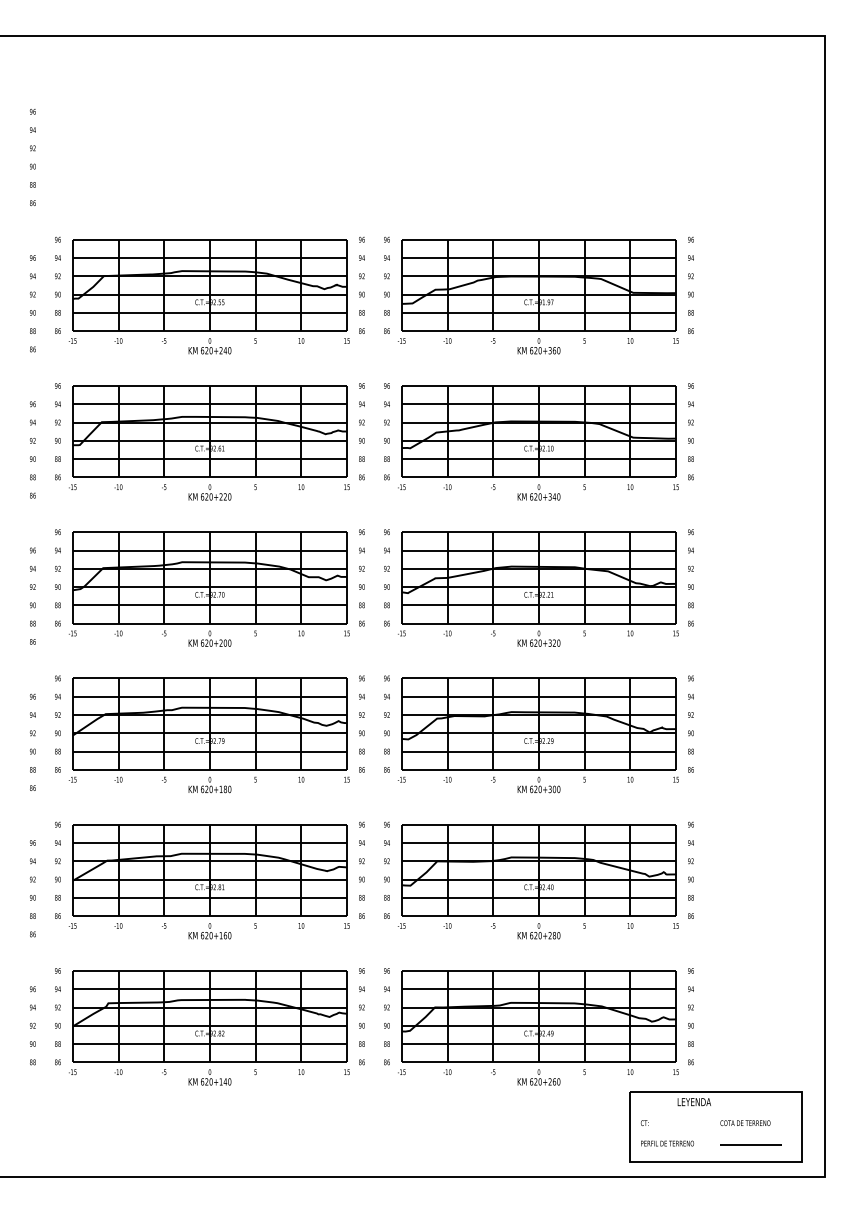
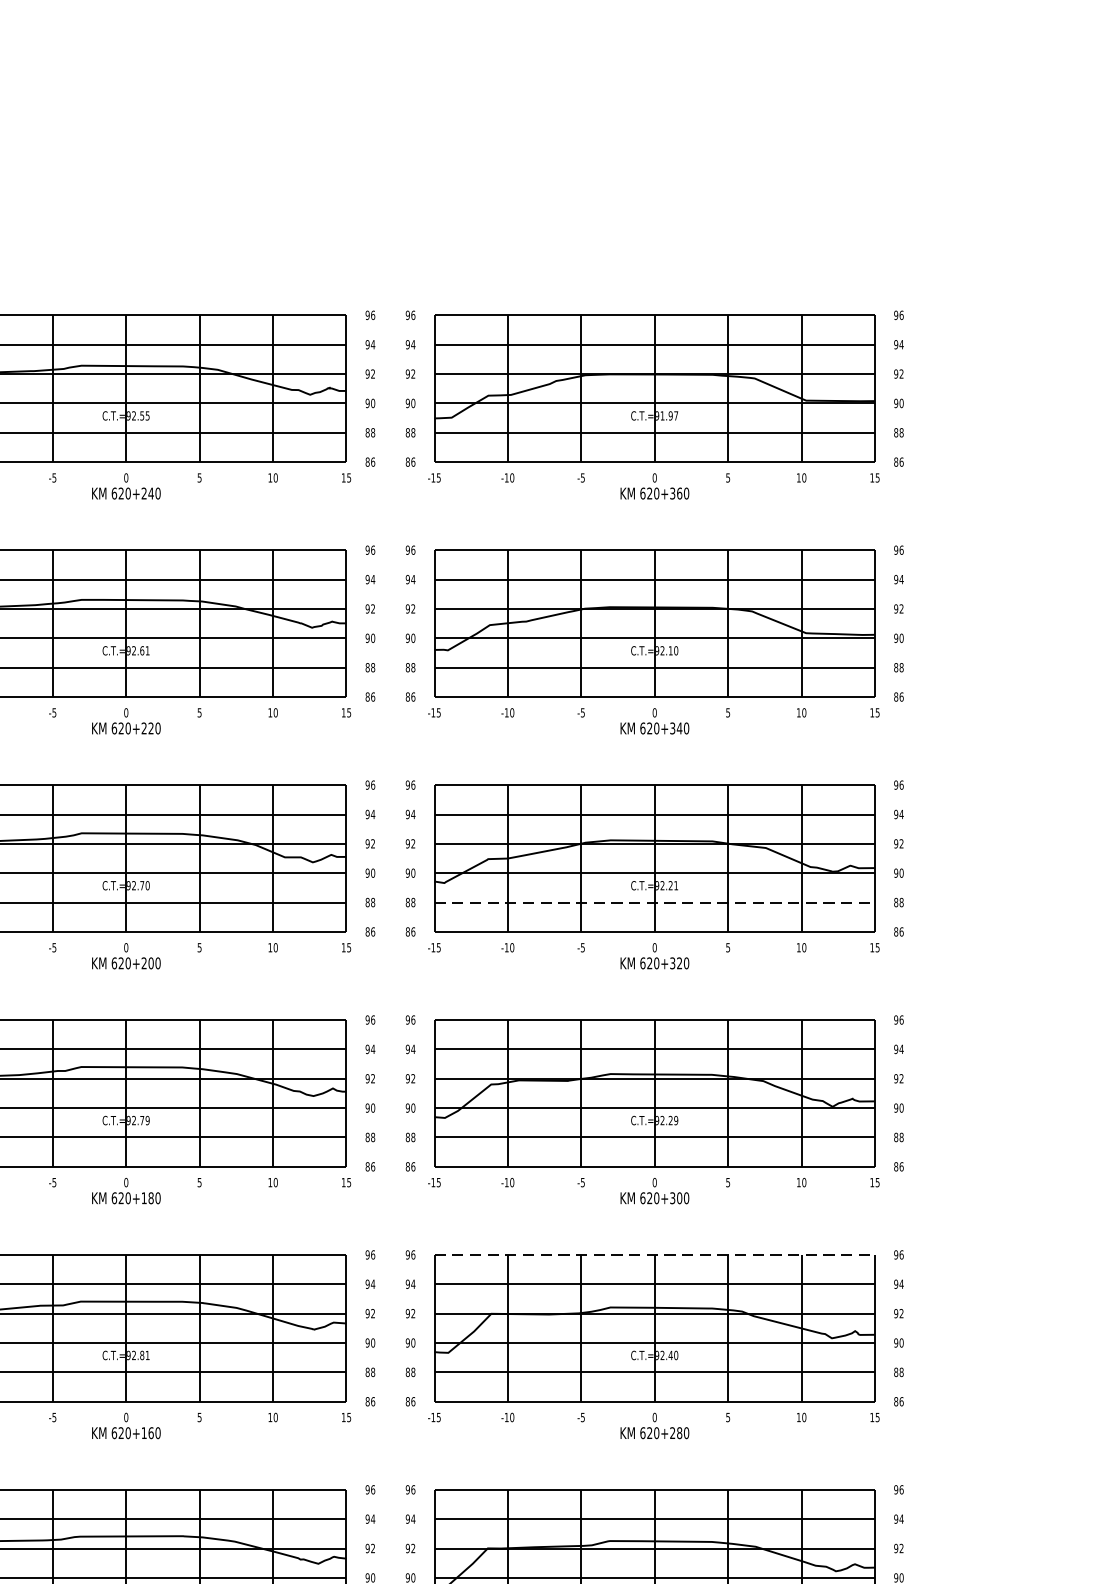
line: (539, 605) -> (655, 902), solid -> dashed
line: (539, 824) -> (655, 1254), solid -> dashed

